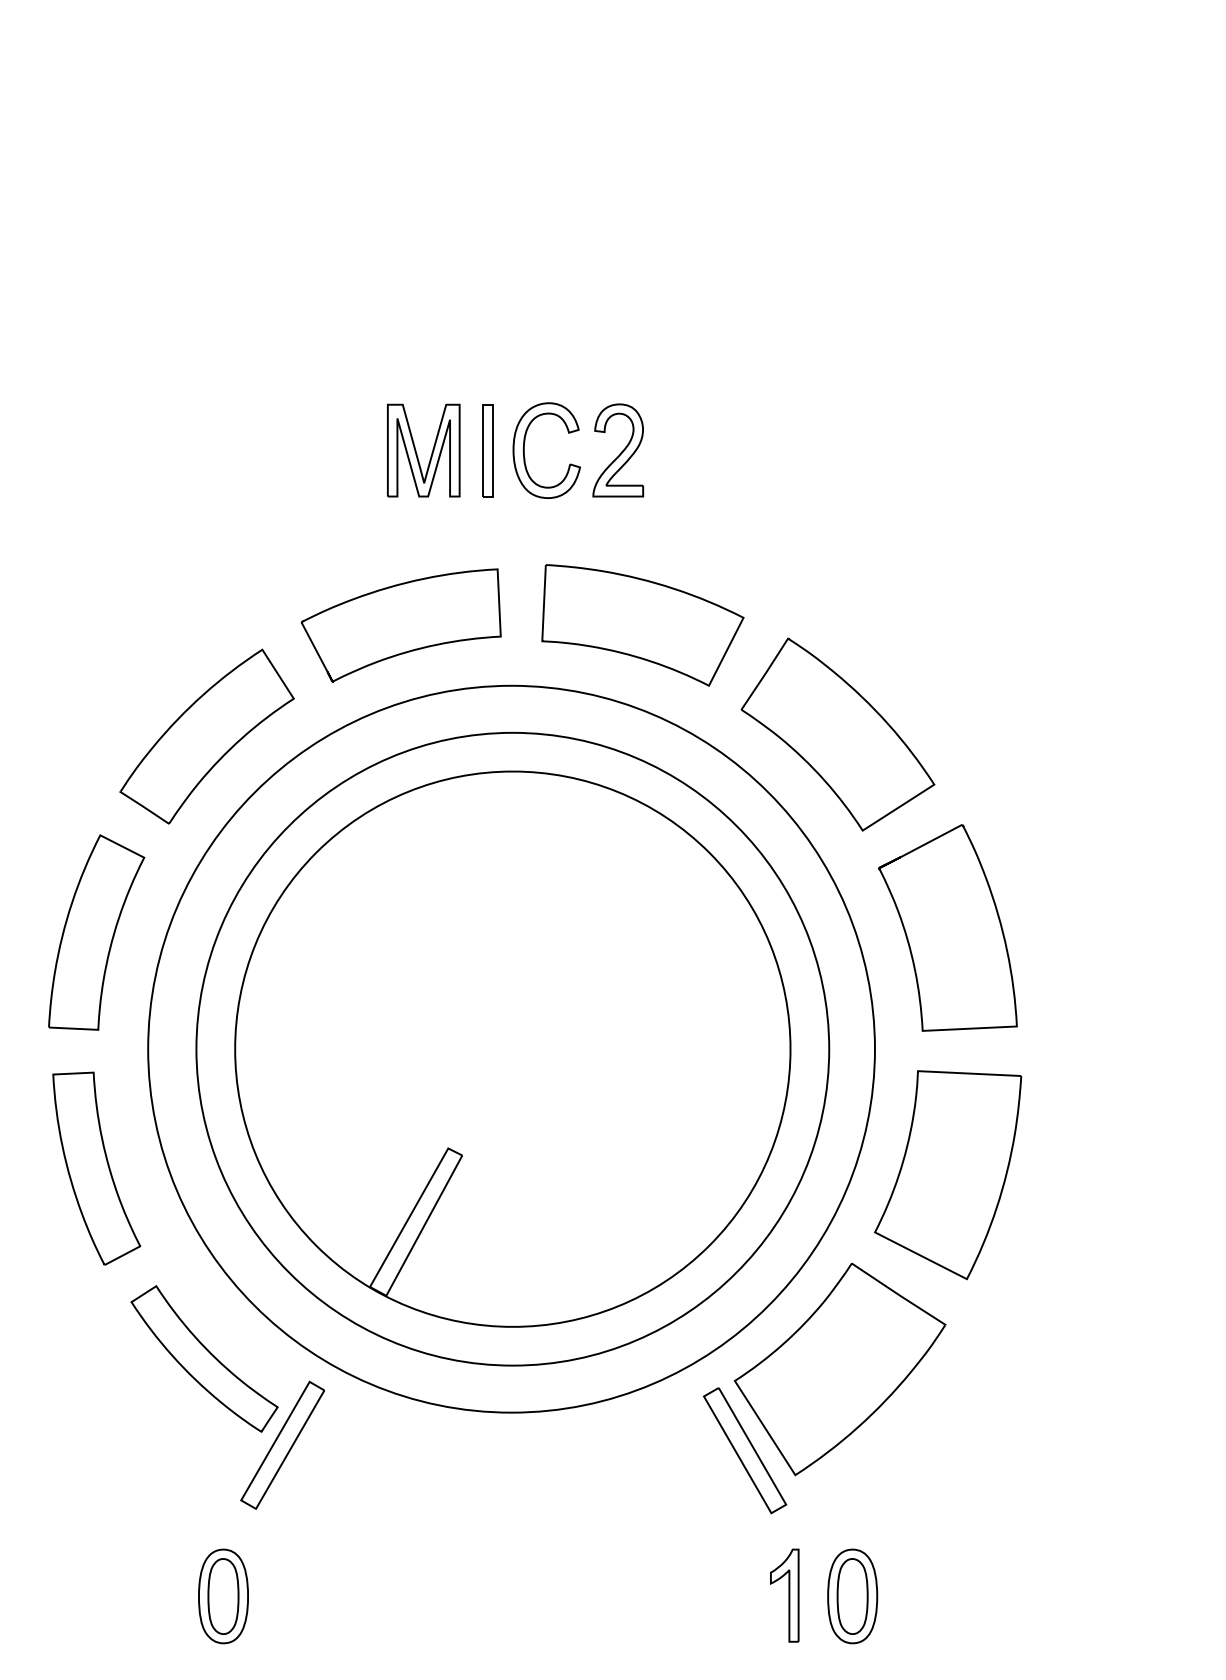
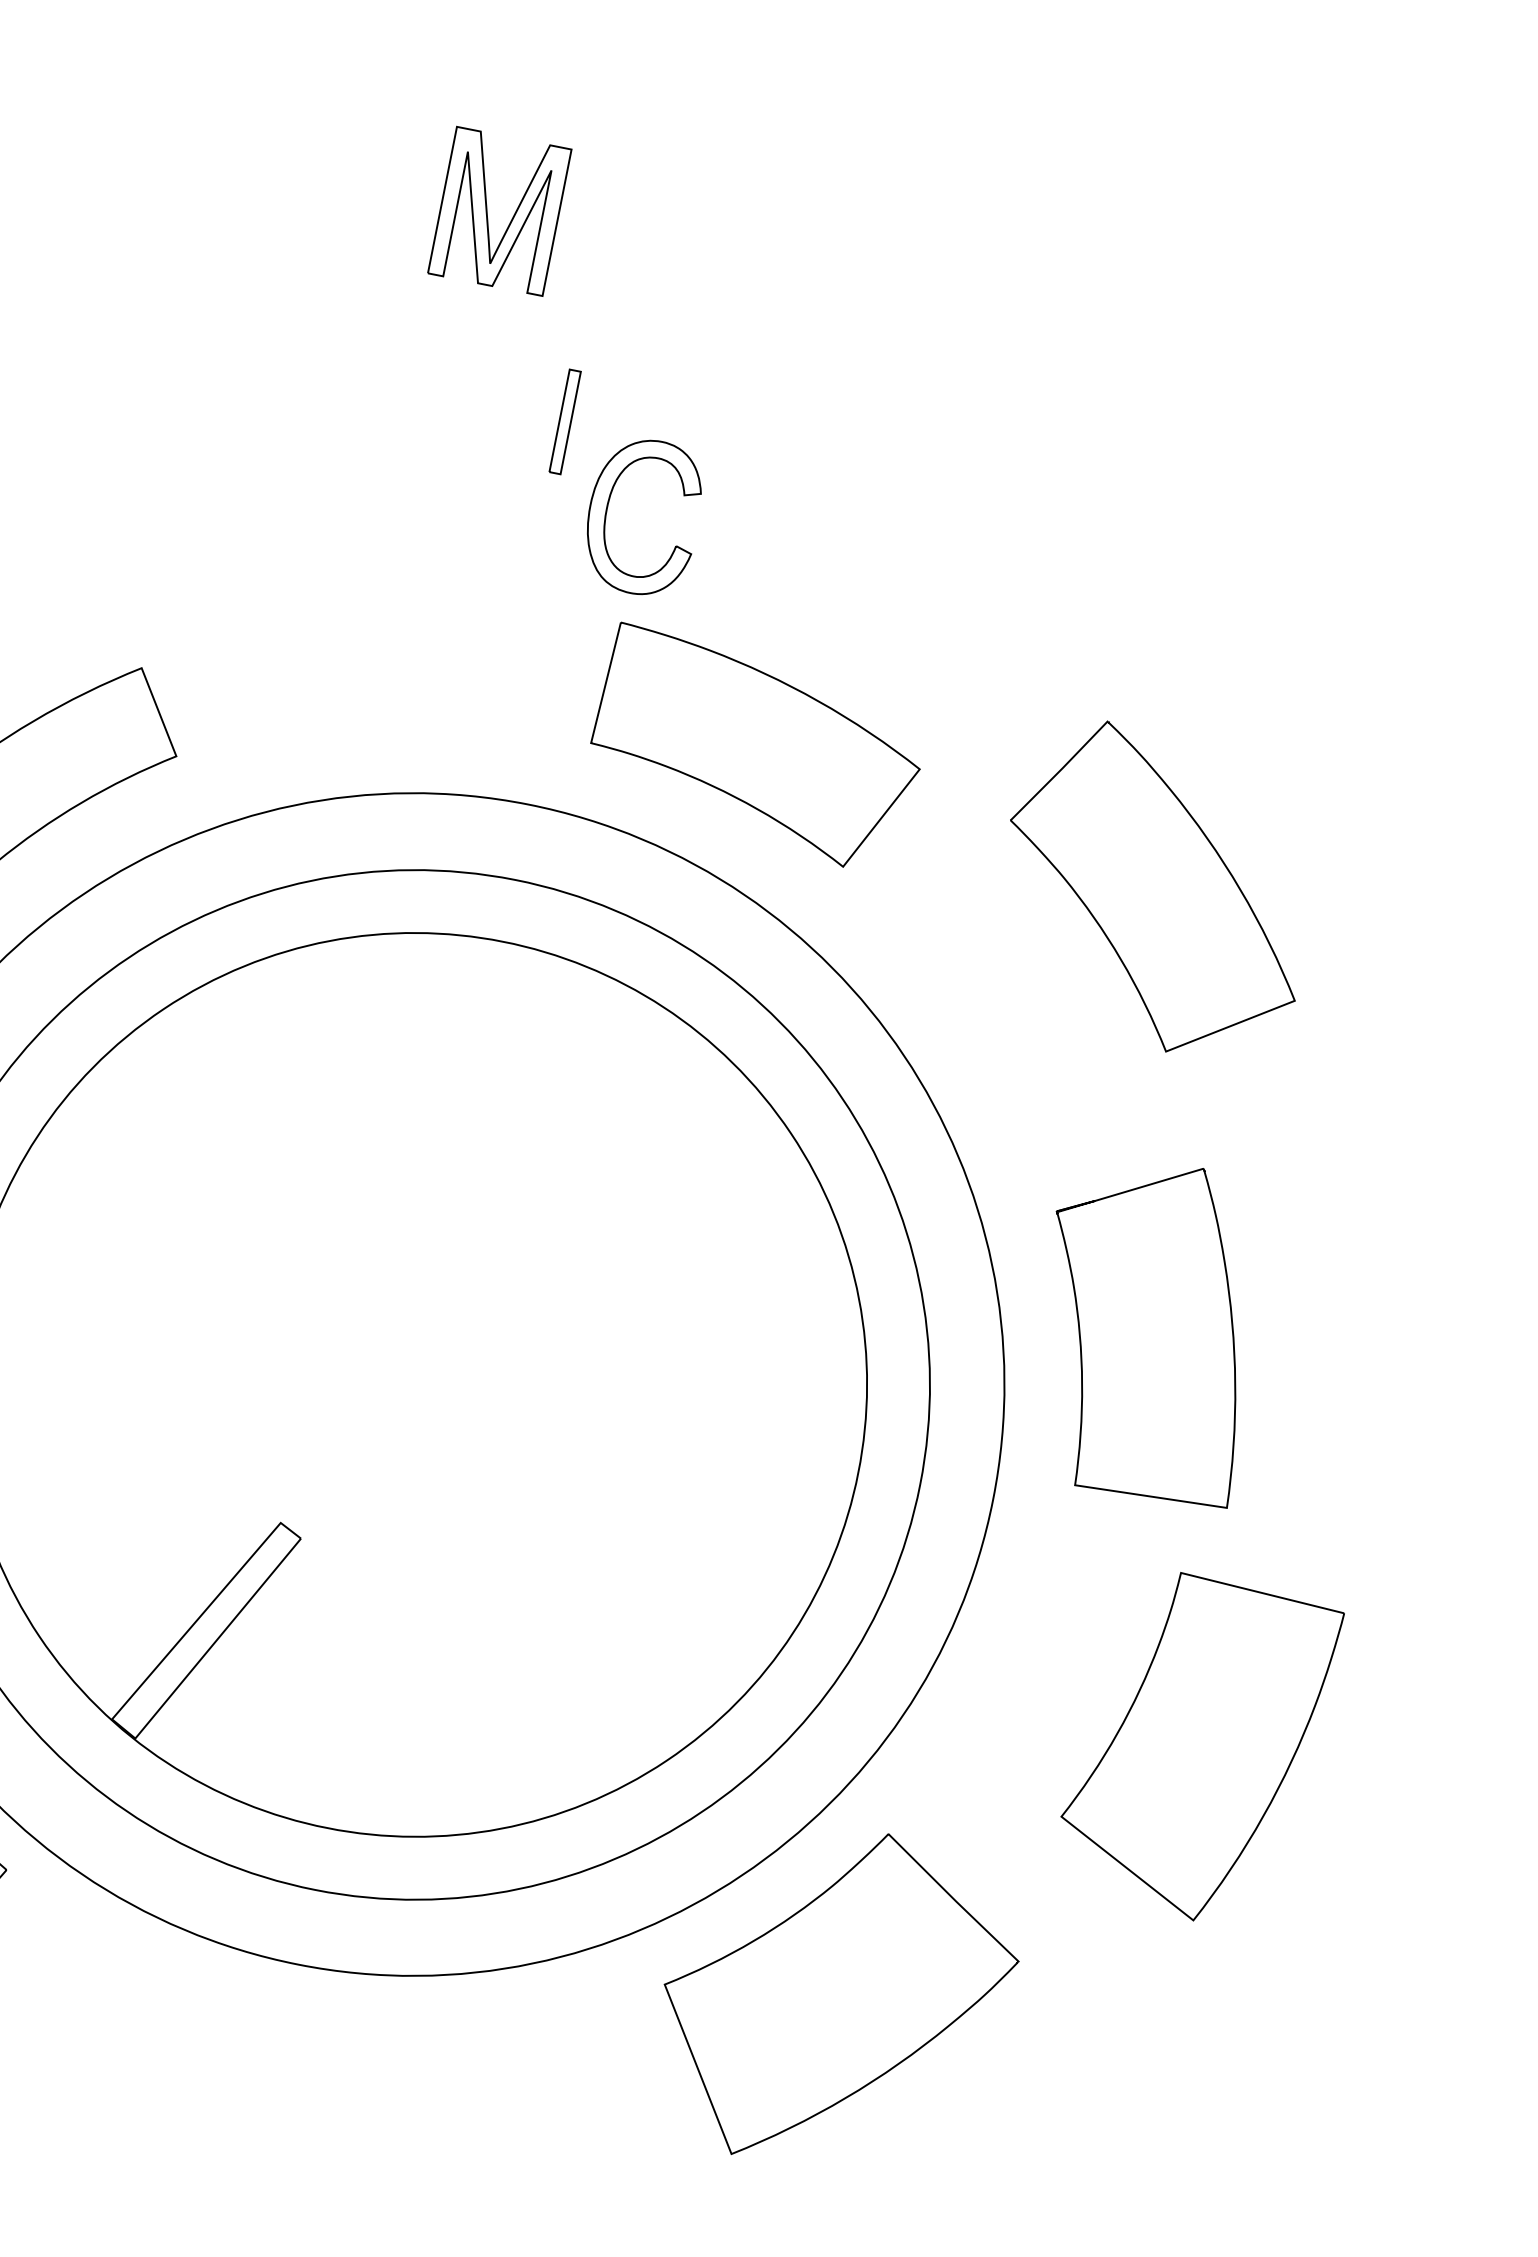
part: (487, 450) -> (563, 421), size x0.7
part: (524, 450) -> (607, 509), moved
part: (618, 450) -> (773, 462), removed
part: (417, 453) -> (488, 214), moved
part: (400, 625) -> (369, 673), removed
part: (837, 734) -> (1156, 890), moved
part: (948, 1175) -> (1196, 1749), moved
part: (745, 1450) -> (659, 2098), removed

